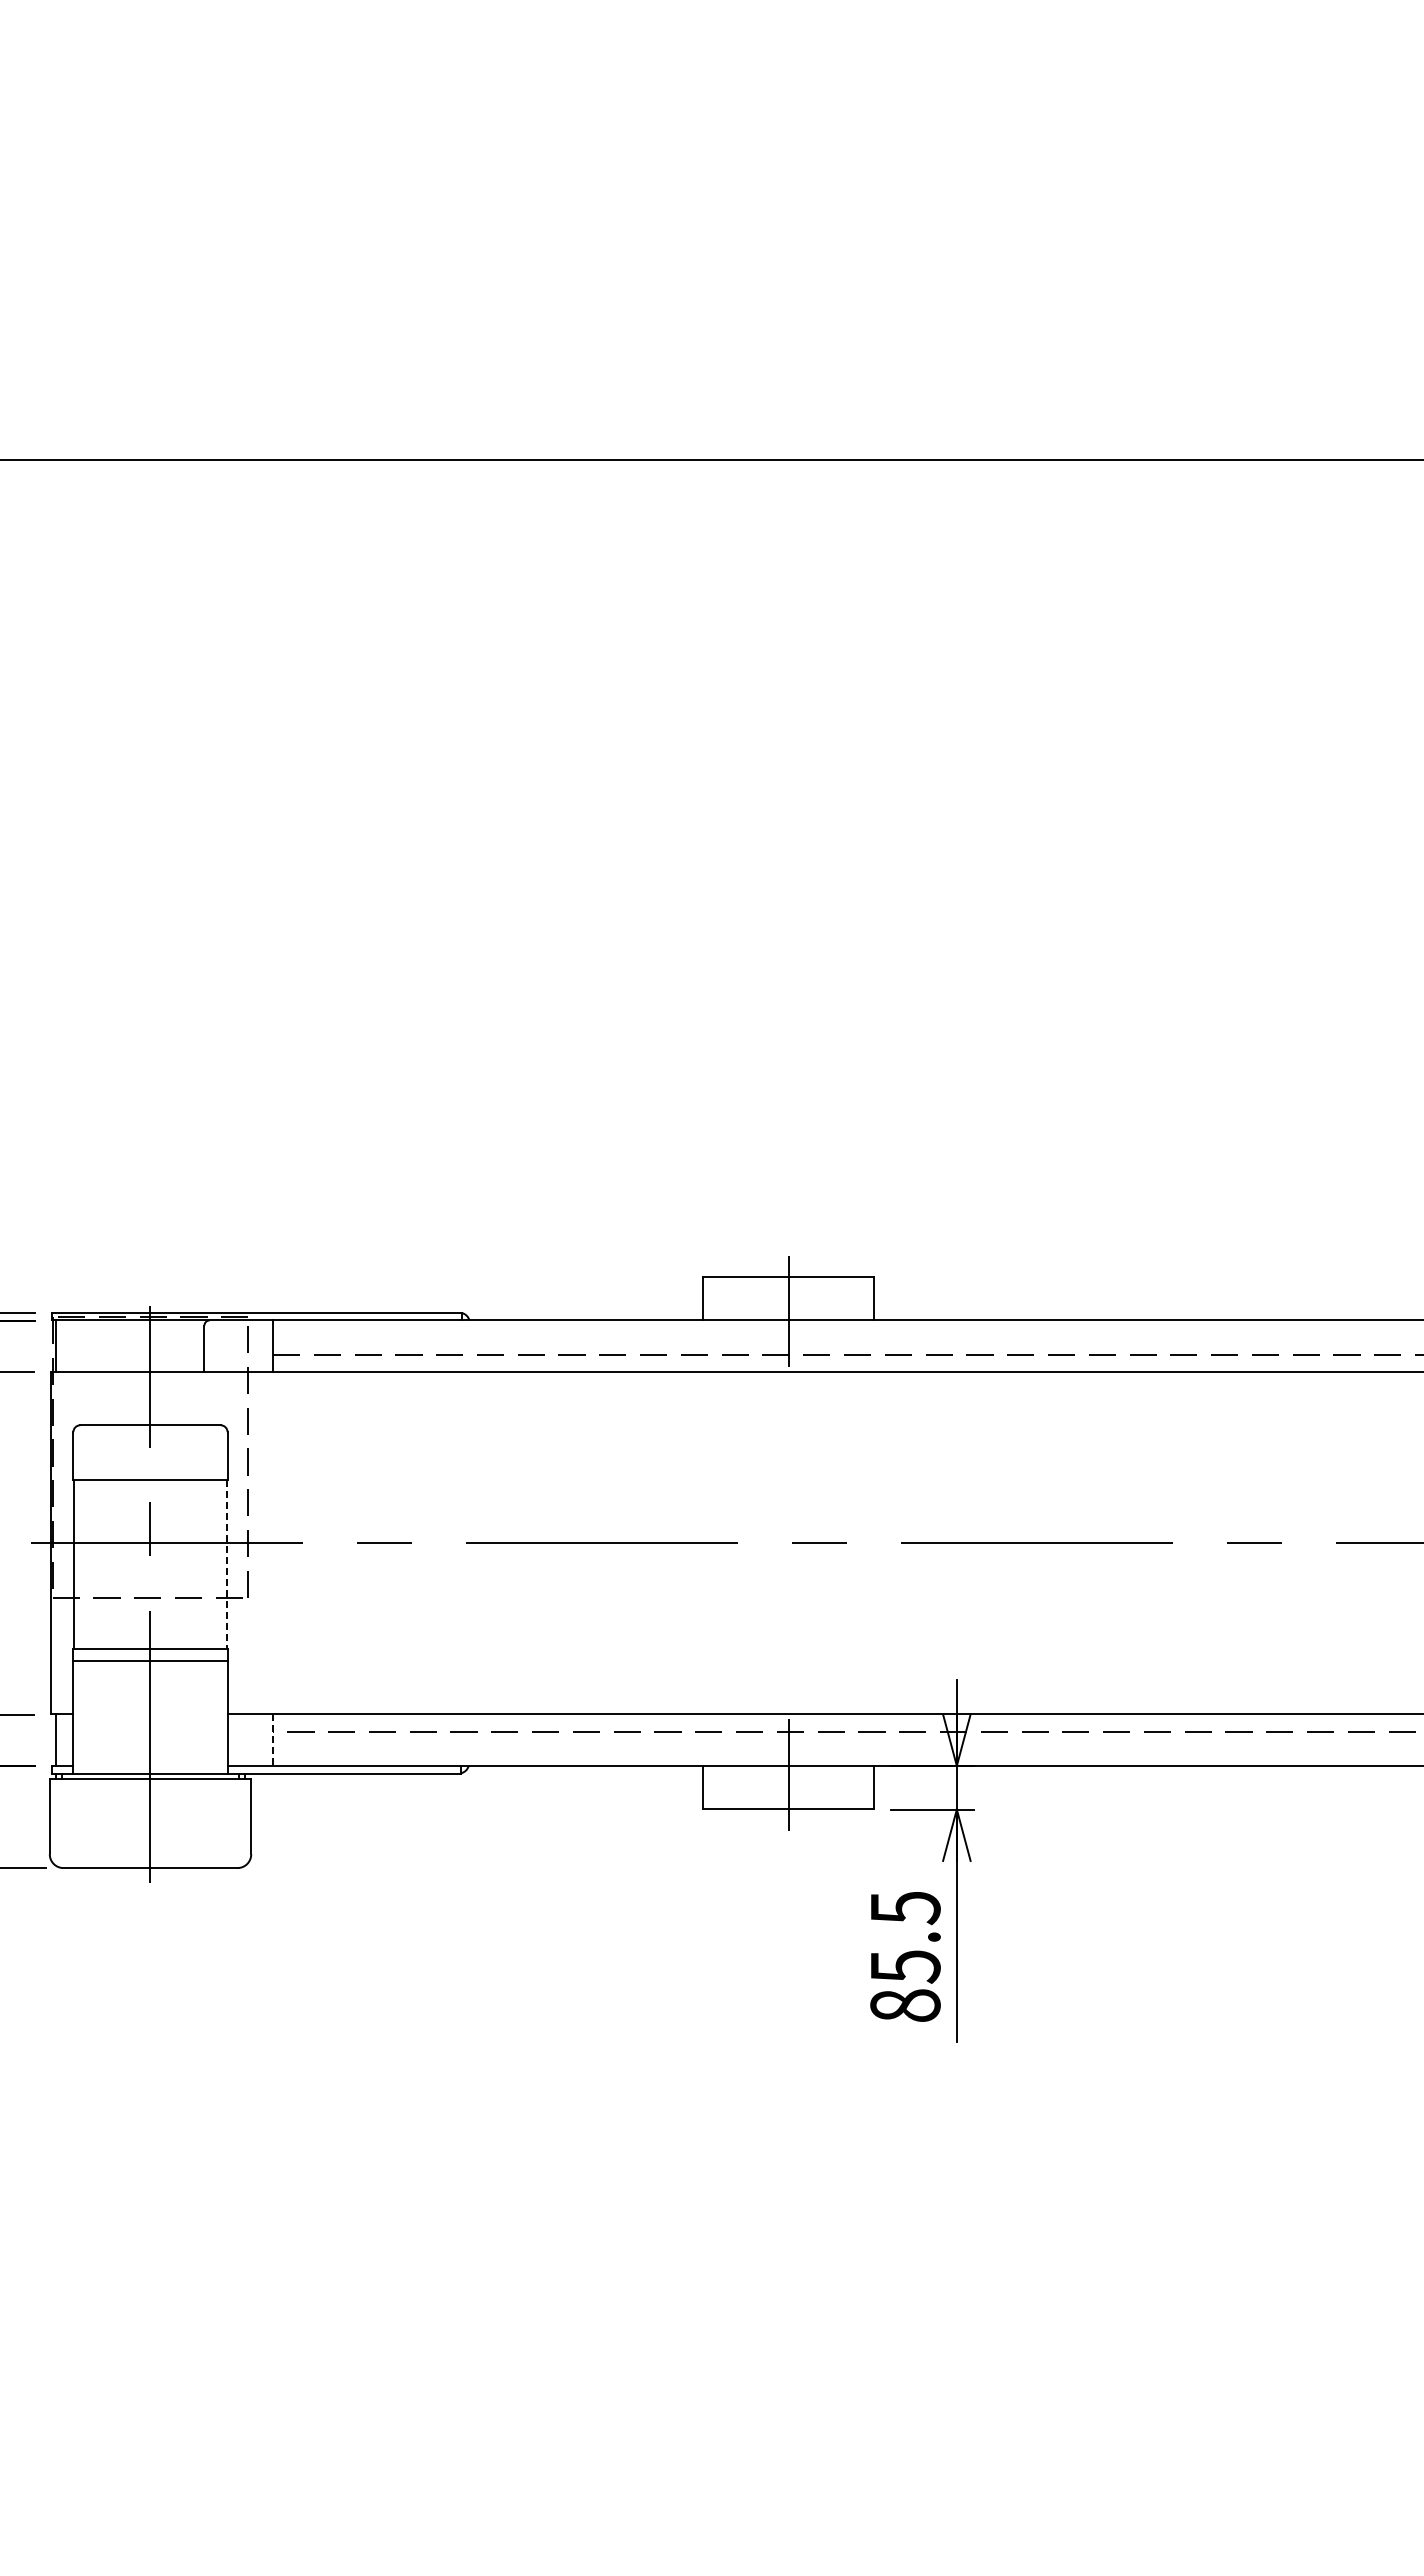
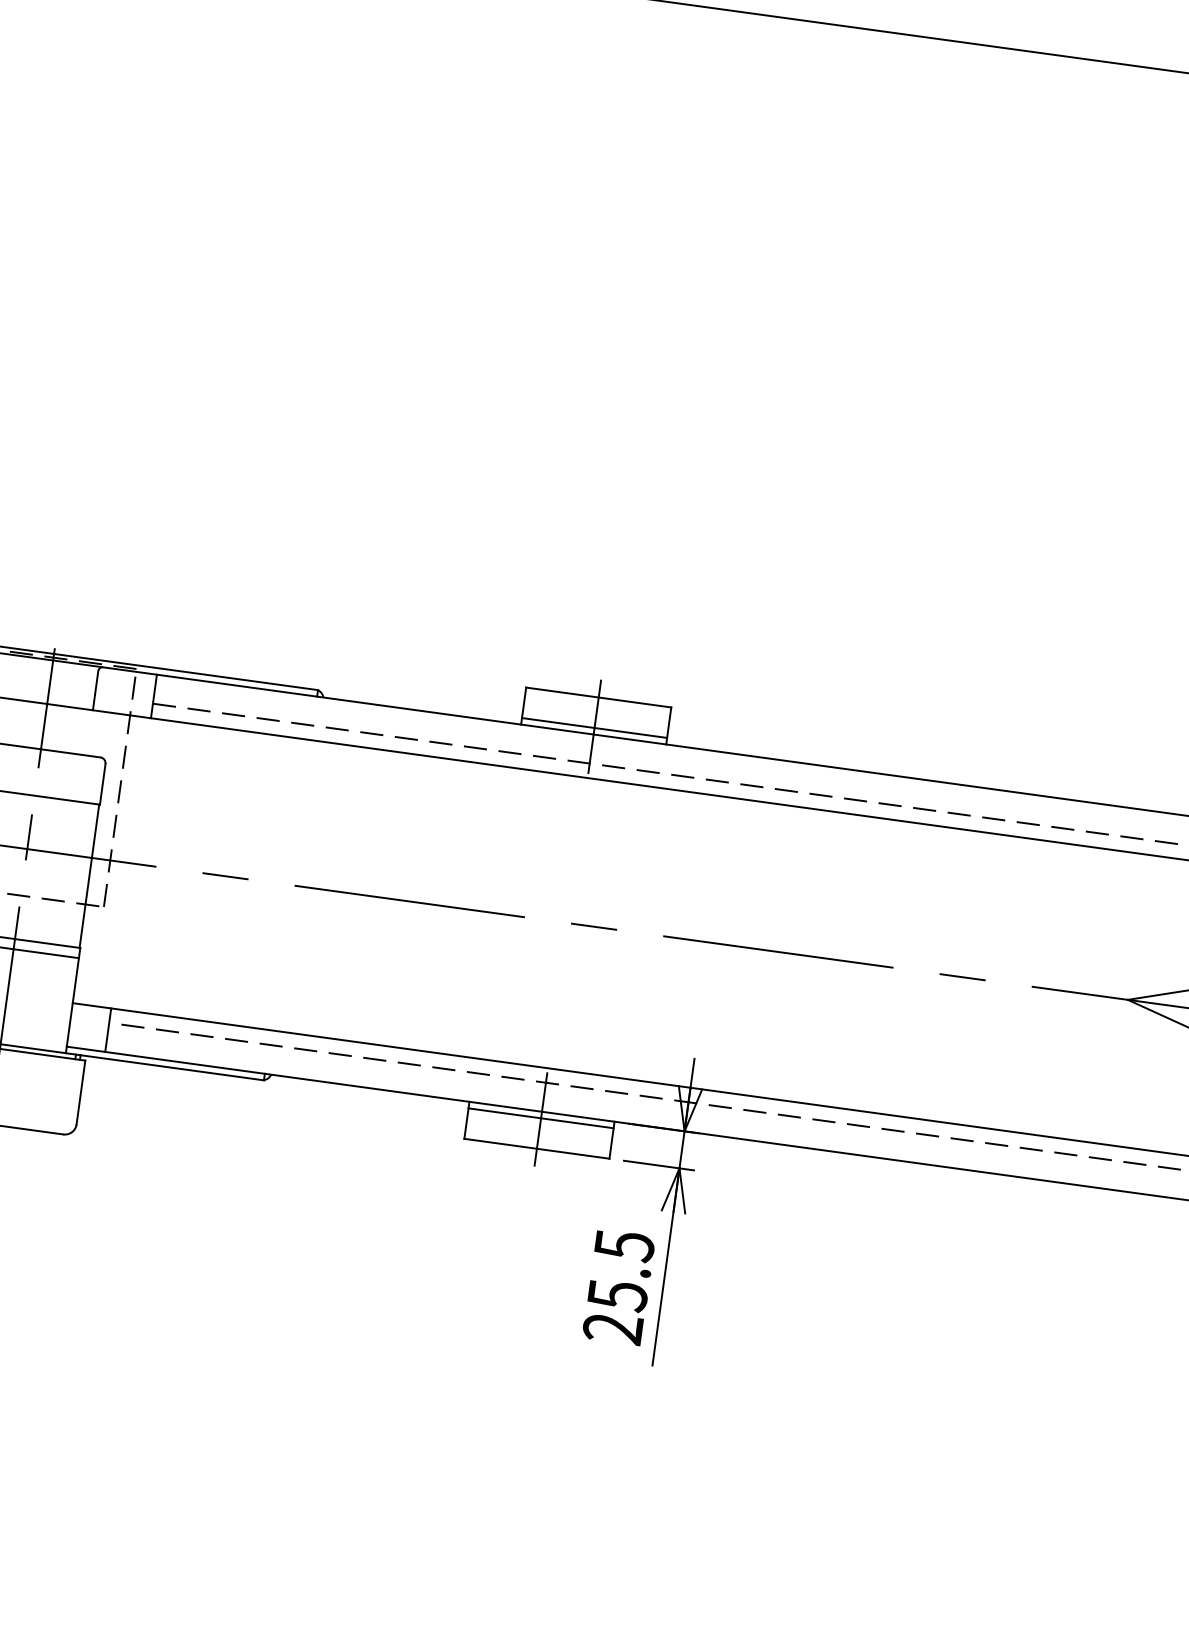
line: (788, 1312) -> (594, 727), added
line: (226, 1564) -> (89, 876), dashed -> solid
line: (272, 1740) -> (107, 1030), dashed -> solid
line: (788, 1773) -> (541, 1118), added
text: (905, 2005) -> (613, 1328), 85.5 -> 25.5

